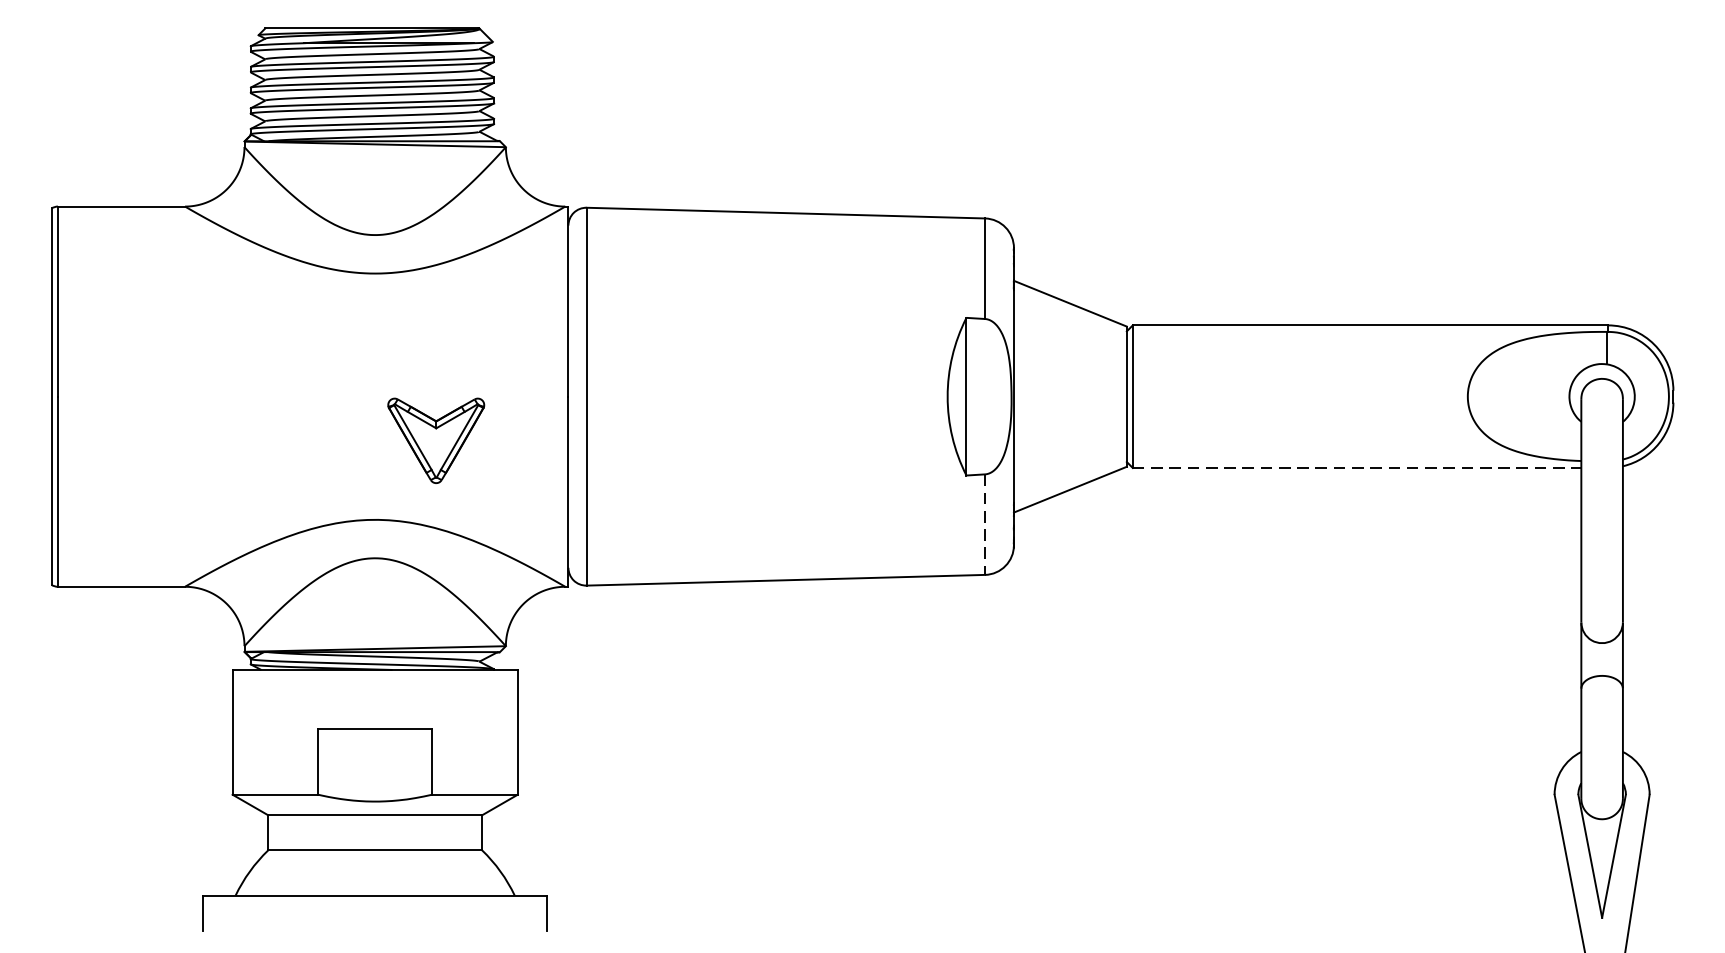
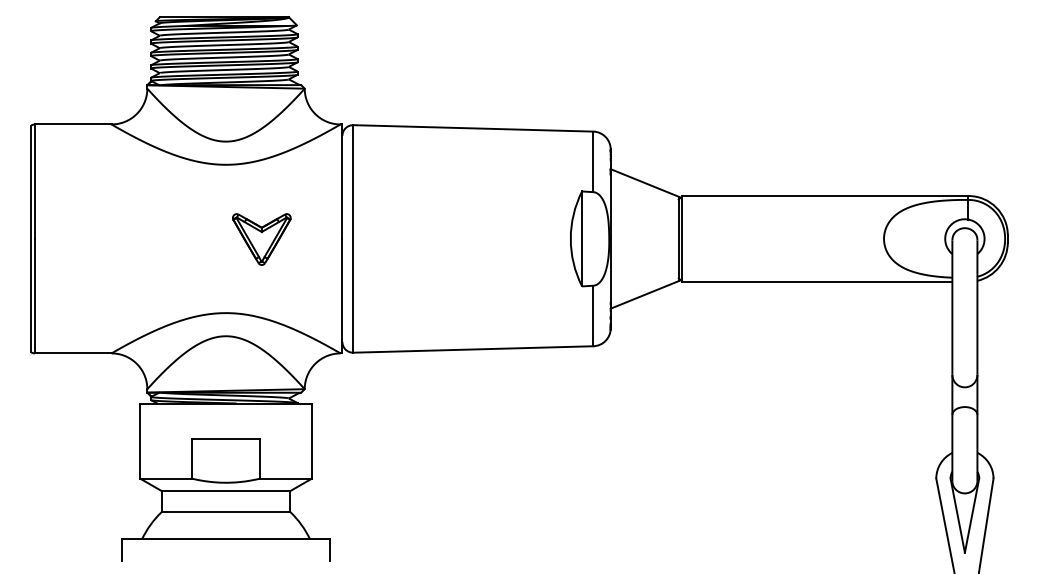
part: (435, 440) -> (261, 239), moved
line: (1357, 467) -> (817, 281), dashed -> solid
line: (985, 525) -> (593, 316), dashed -> solid

